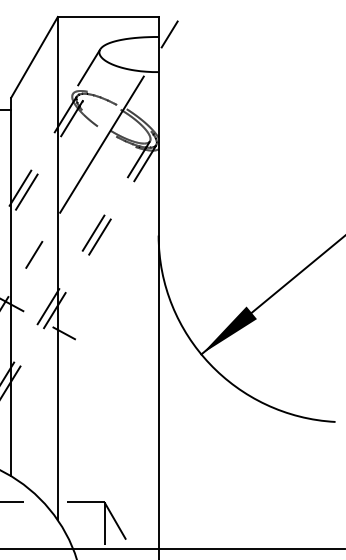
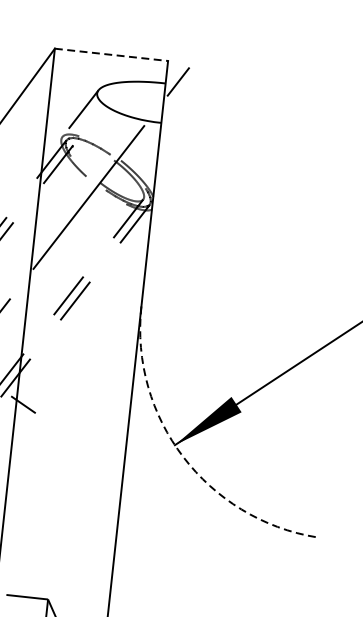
line: (108, 16) -> (111, 54), solid -> dashed
arc: (209, 364) -> (182, 457), solid -> dashed

